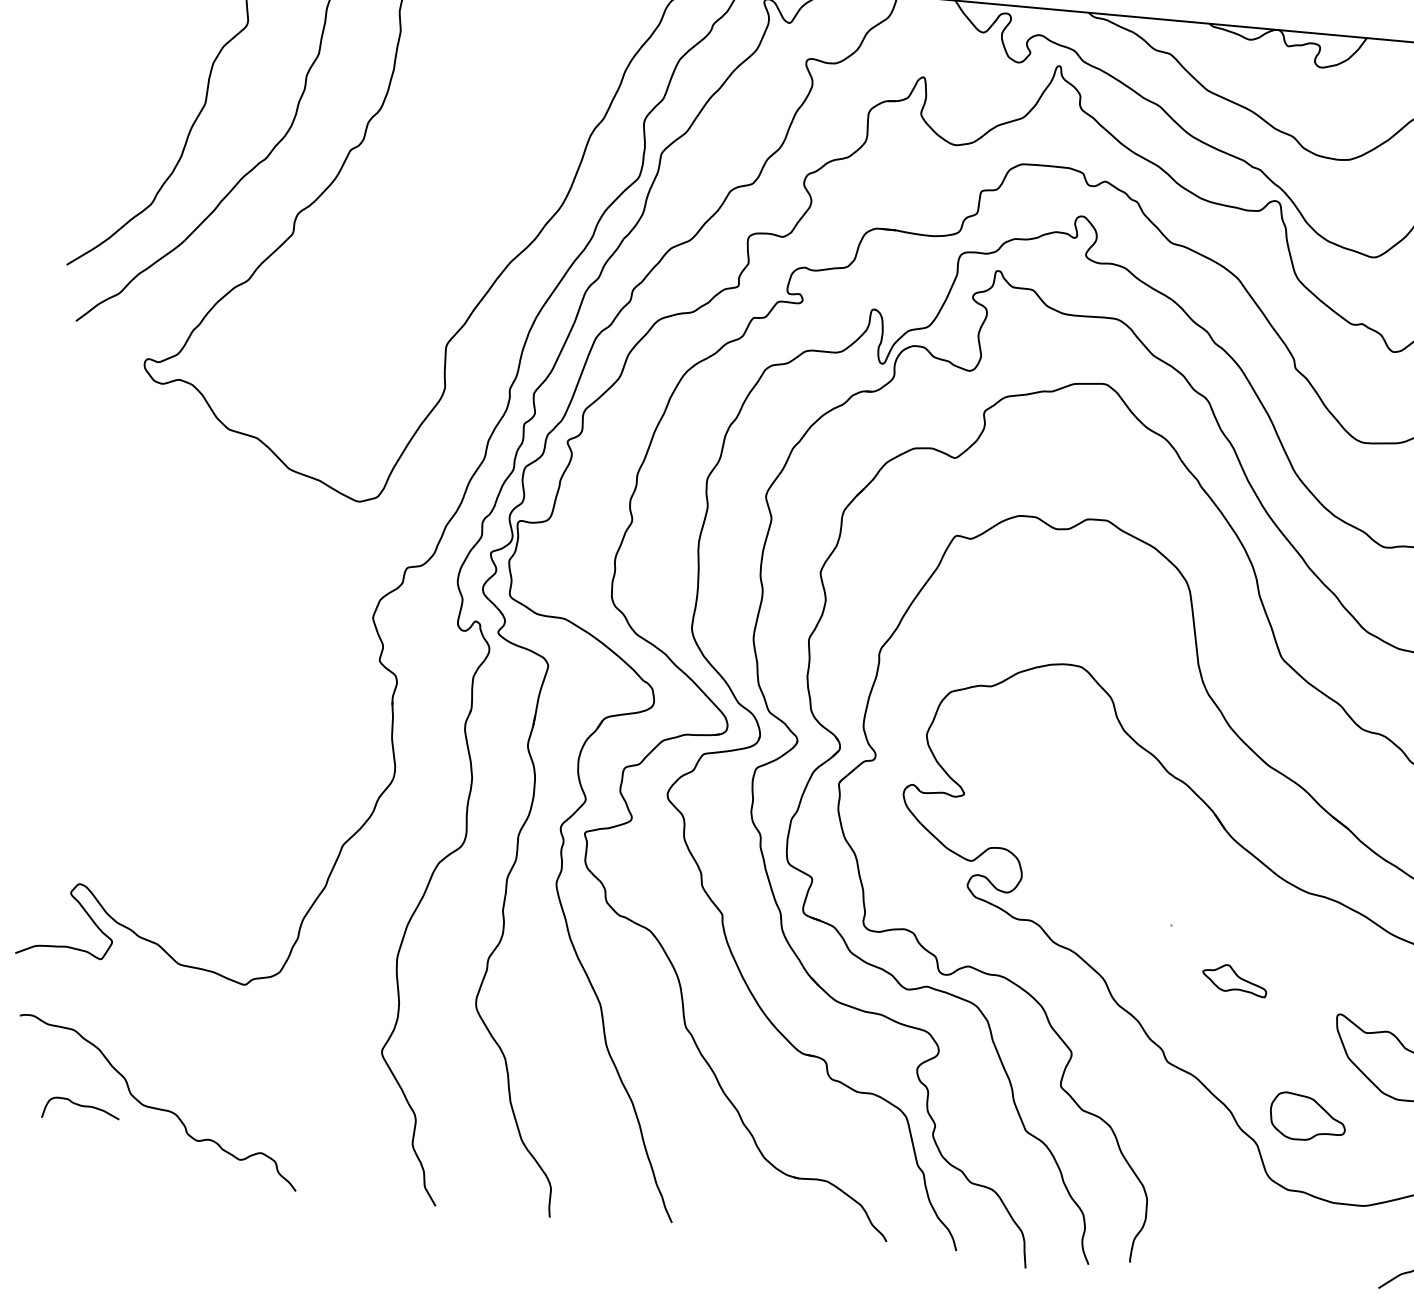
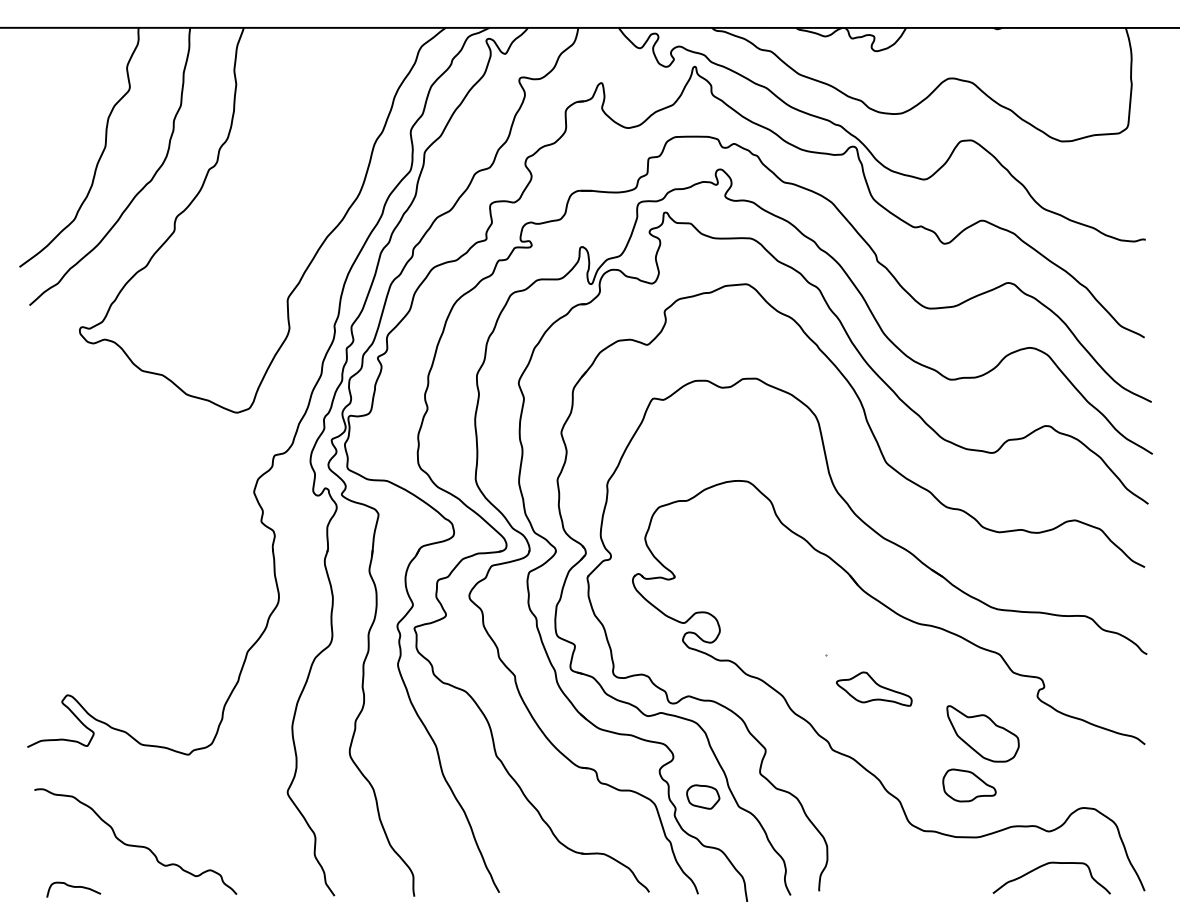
part: (1234, 979) -> (873, 688), size x1.67
curve: (80, 1106) -> (73, 887), moved
part: (976, 1111) -> (703, 796), added
part: (1308, 1117) -> (969, 785), moved

